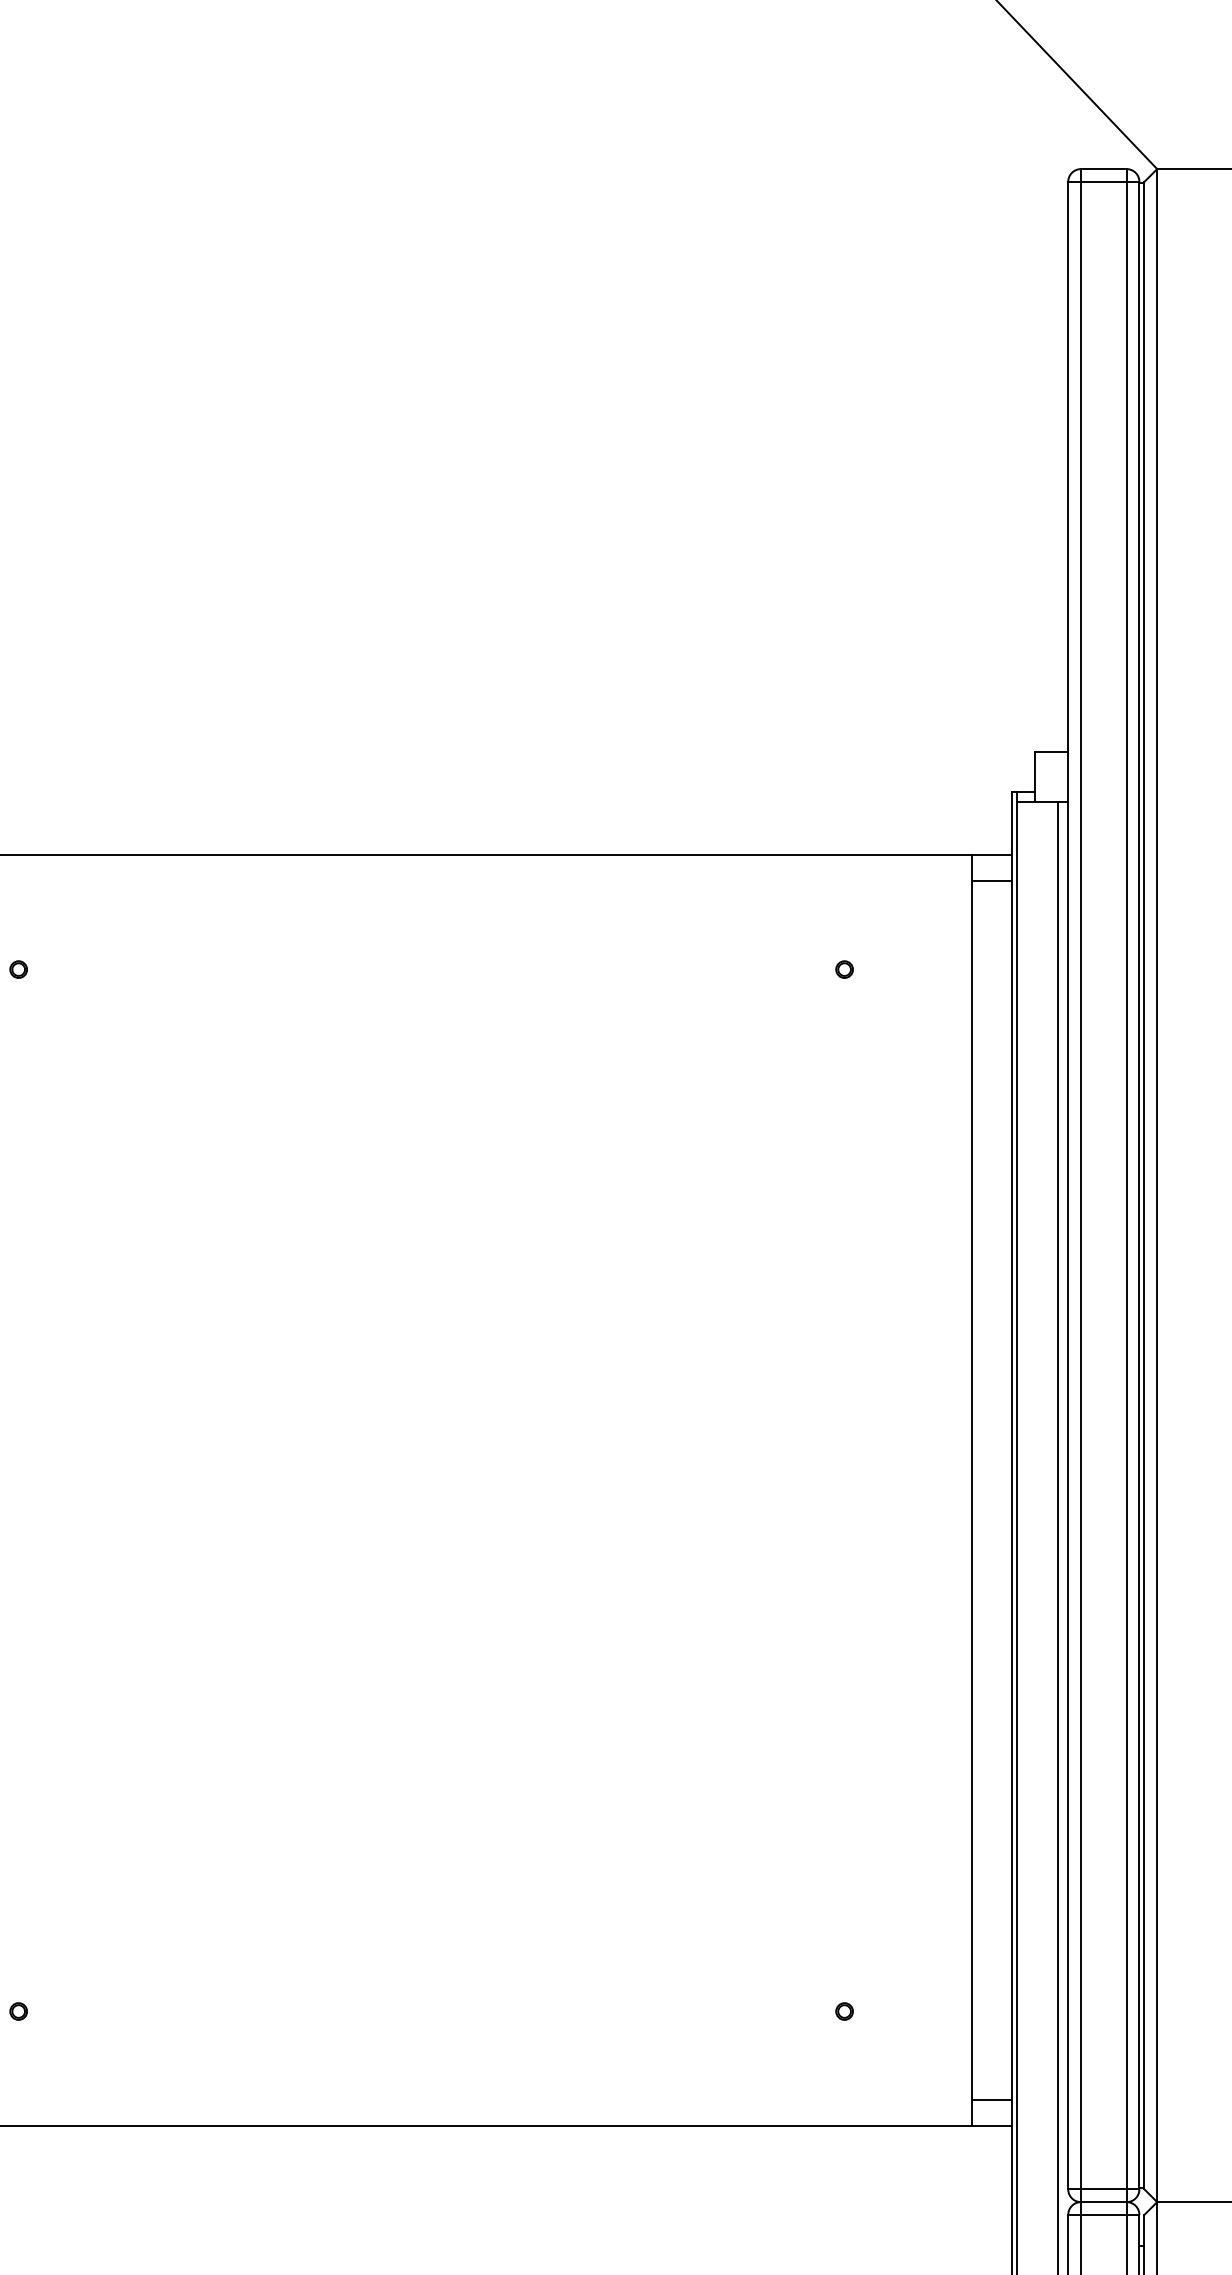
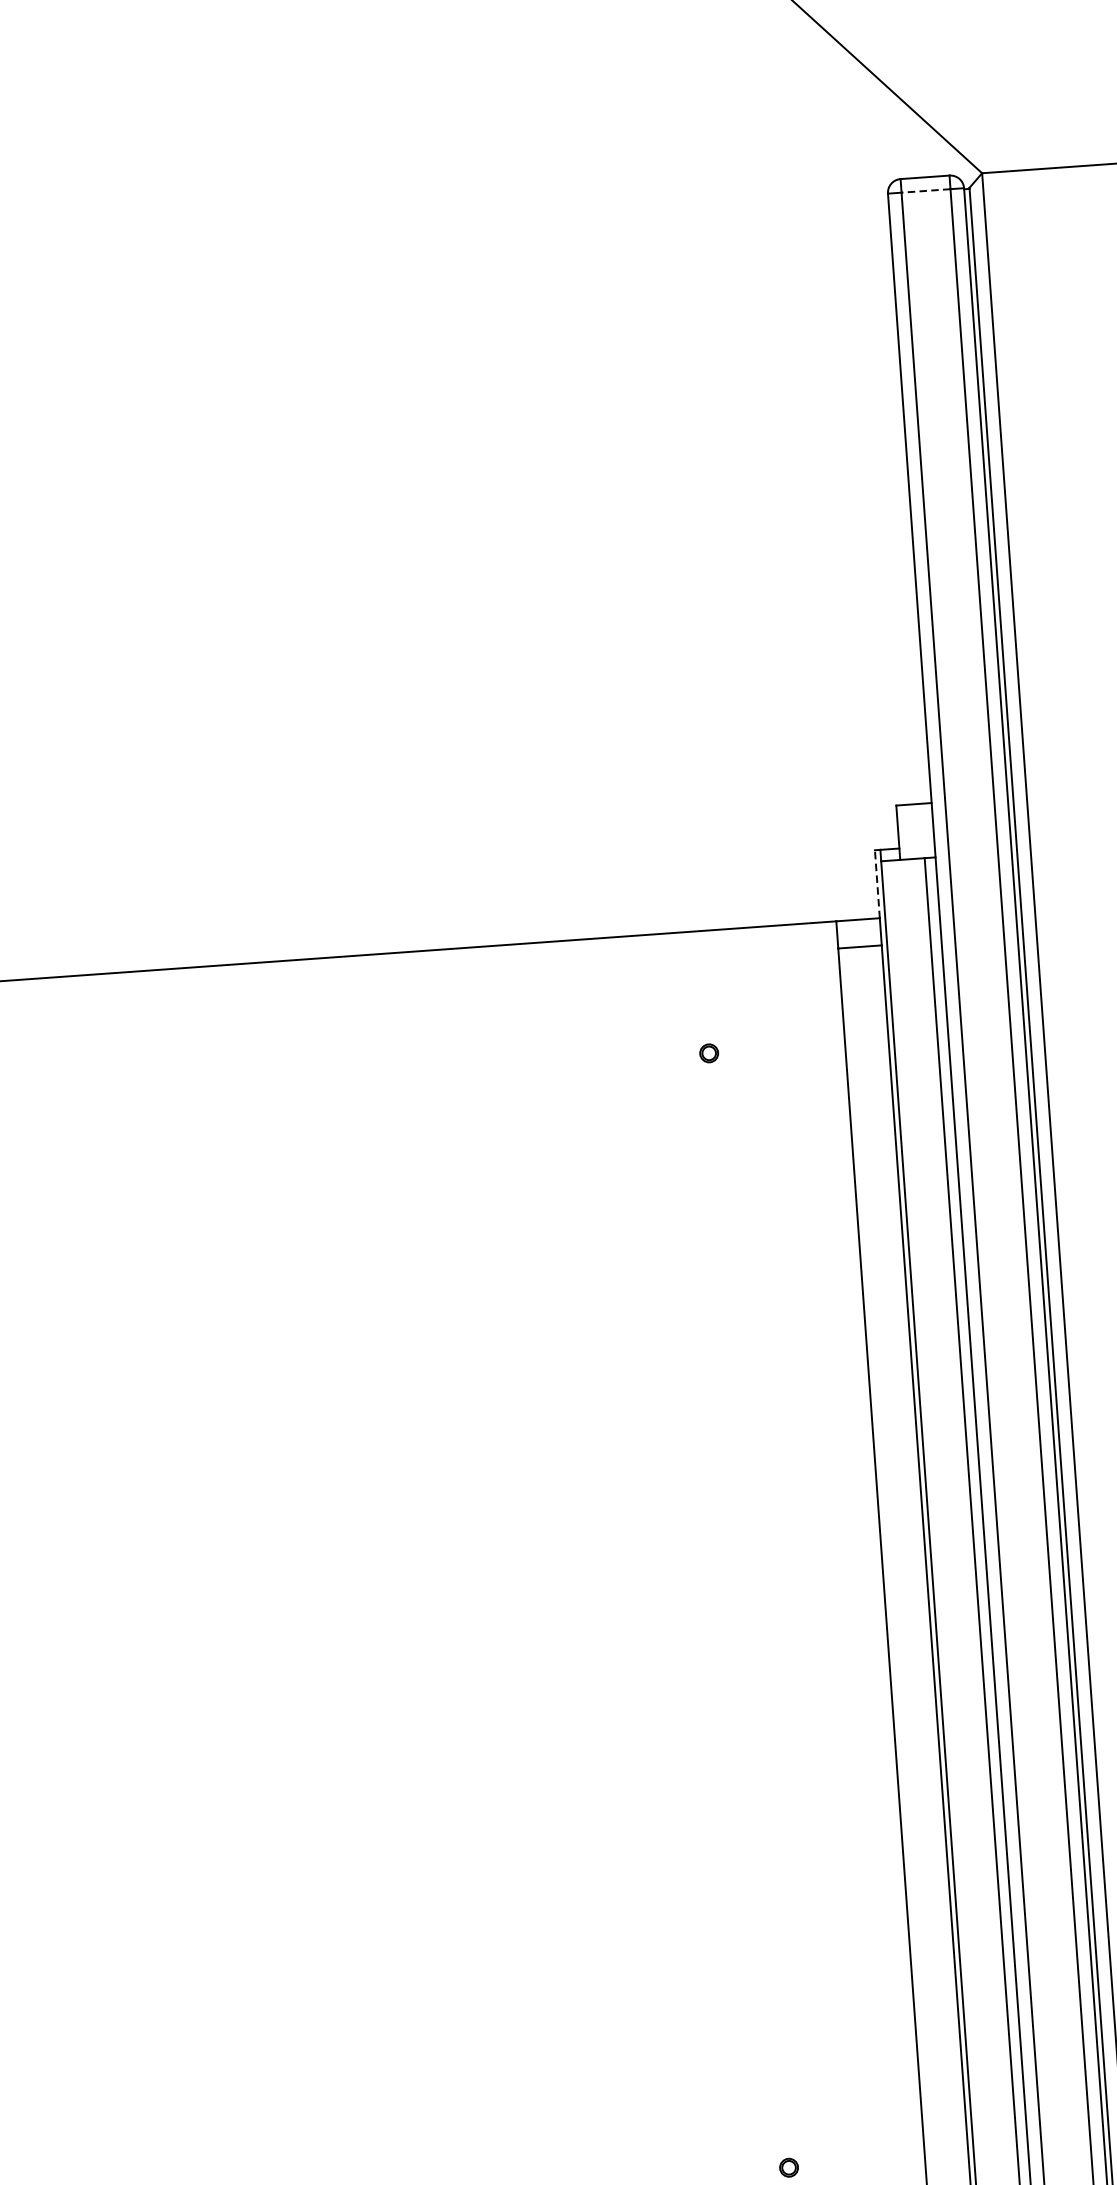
line: (1103, 181) -> (925, 190), solid -> dashed
line: (1012, 823) -> (877, 884), solid -> dashed

